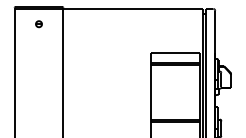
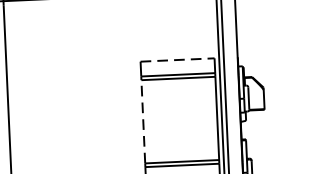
line: (176, 52) -> (178, 59), solid -> dashed
line: (151, 91) -> (143, 120), solid -> dashed

